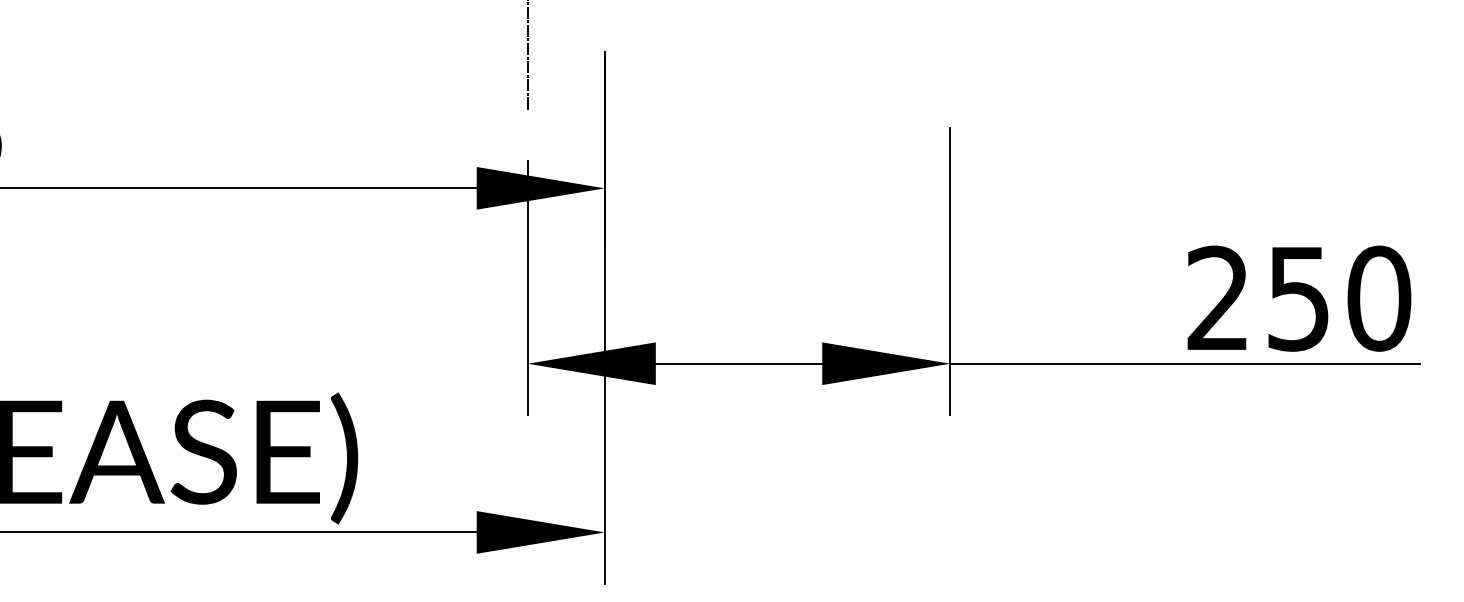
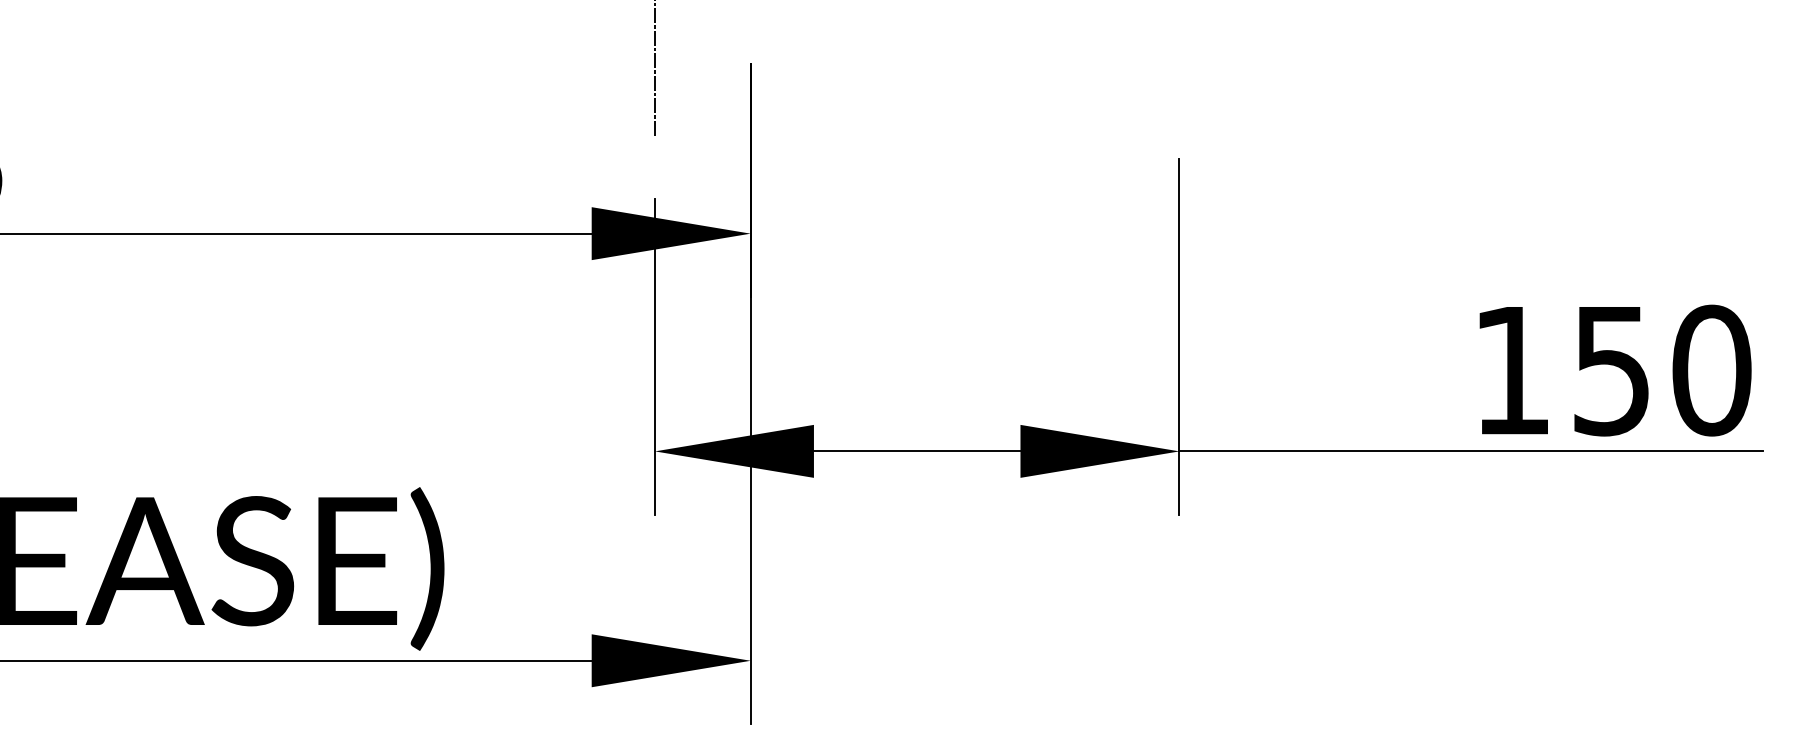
text: (1217, 297) -> (1510, 369), 250 -> 150

